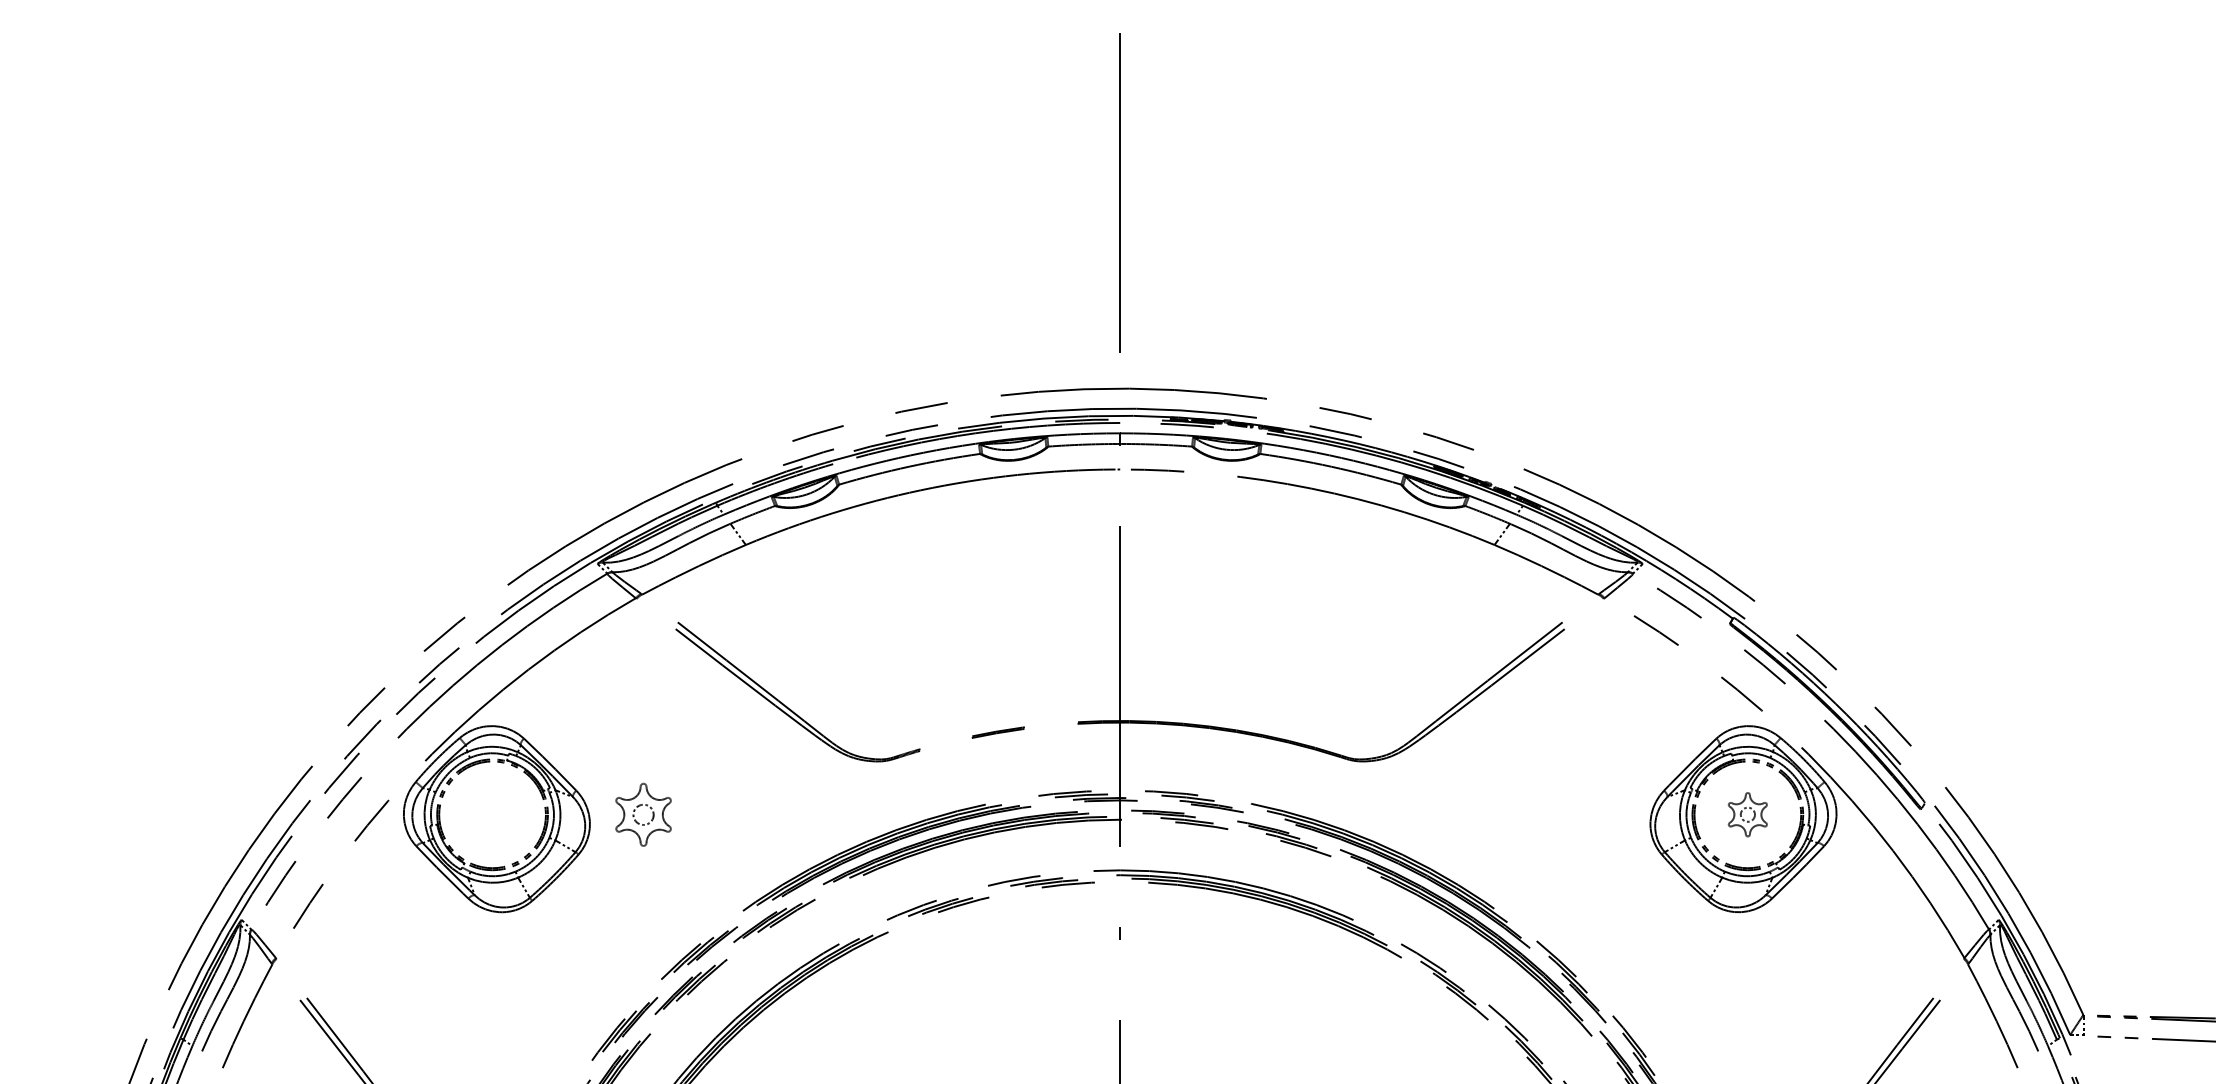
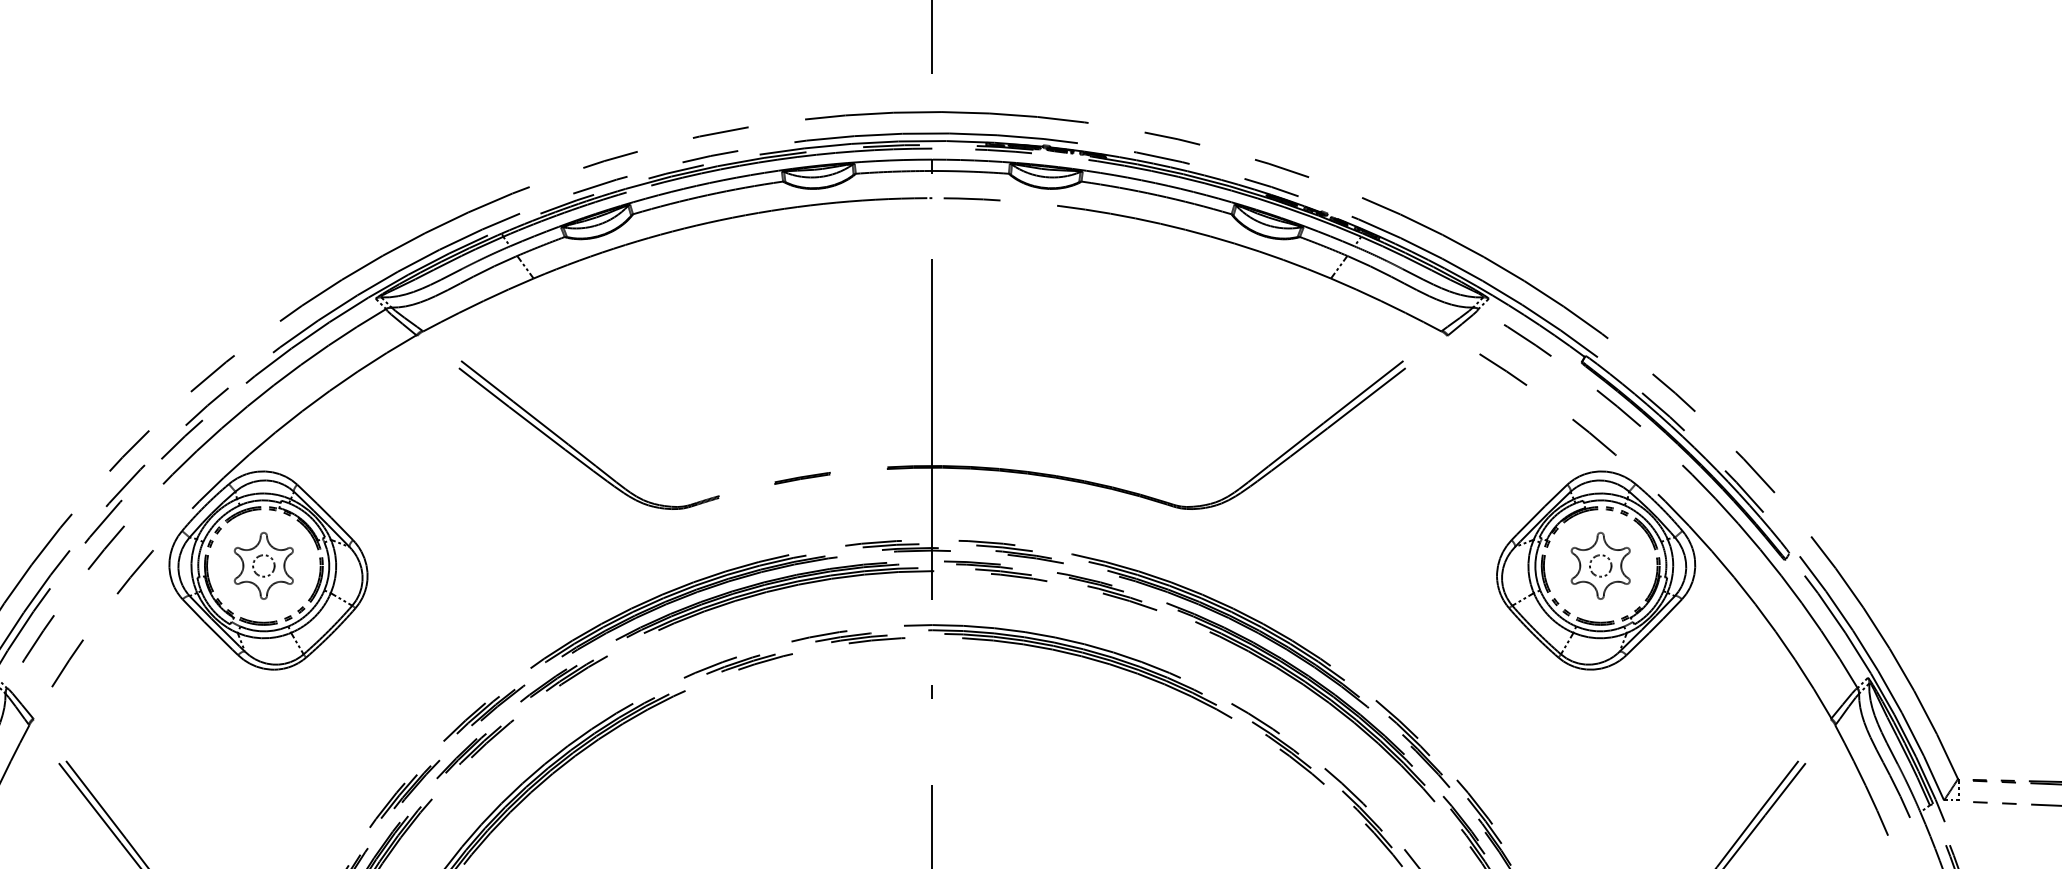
part: (643, 814) -> (263, 565), moved
part: (1747, 814) -> (1600, 565), size x1.43

